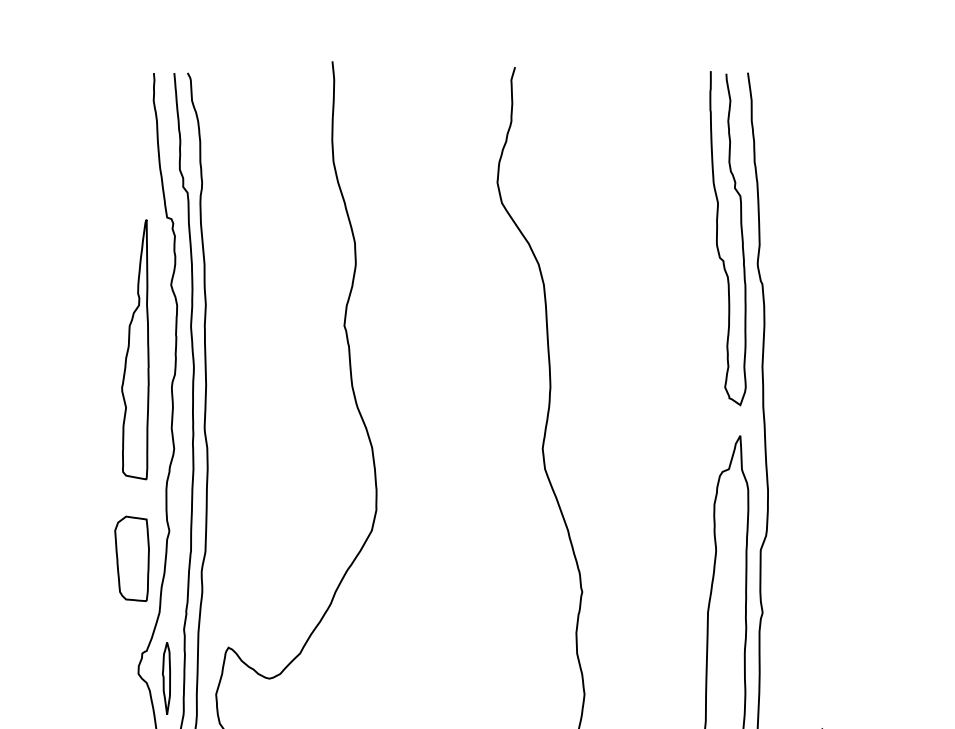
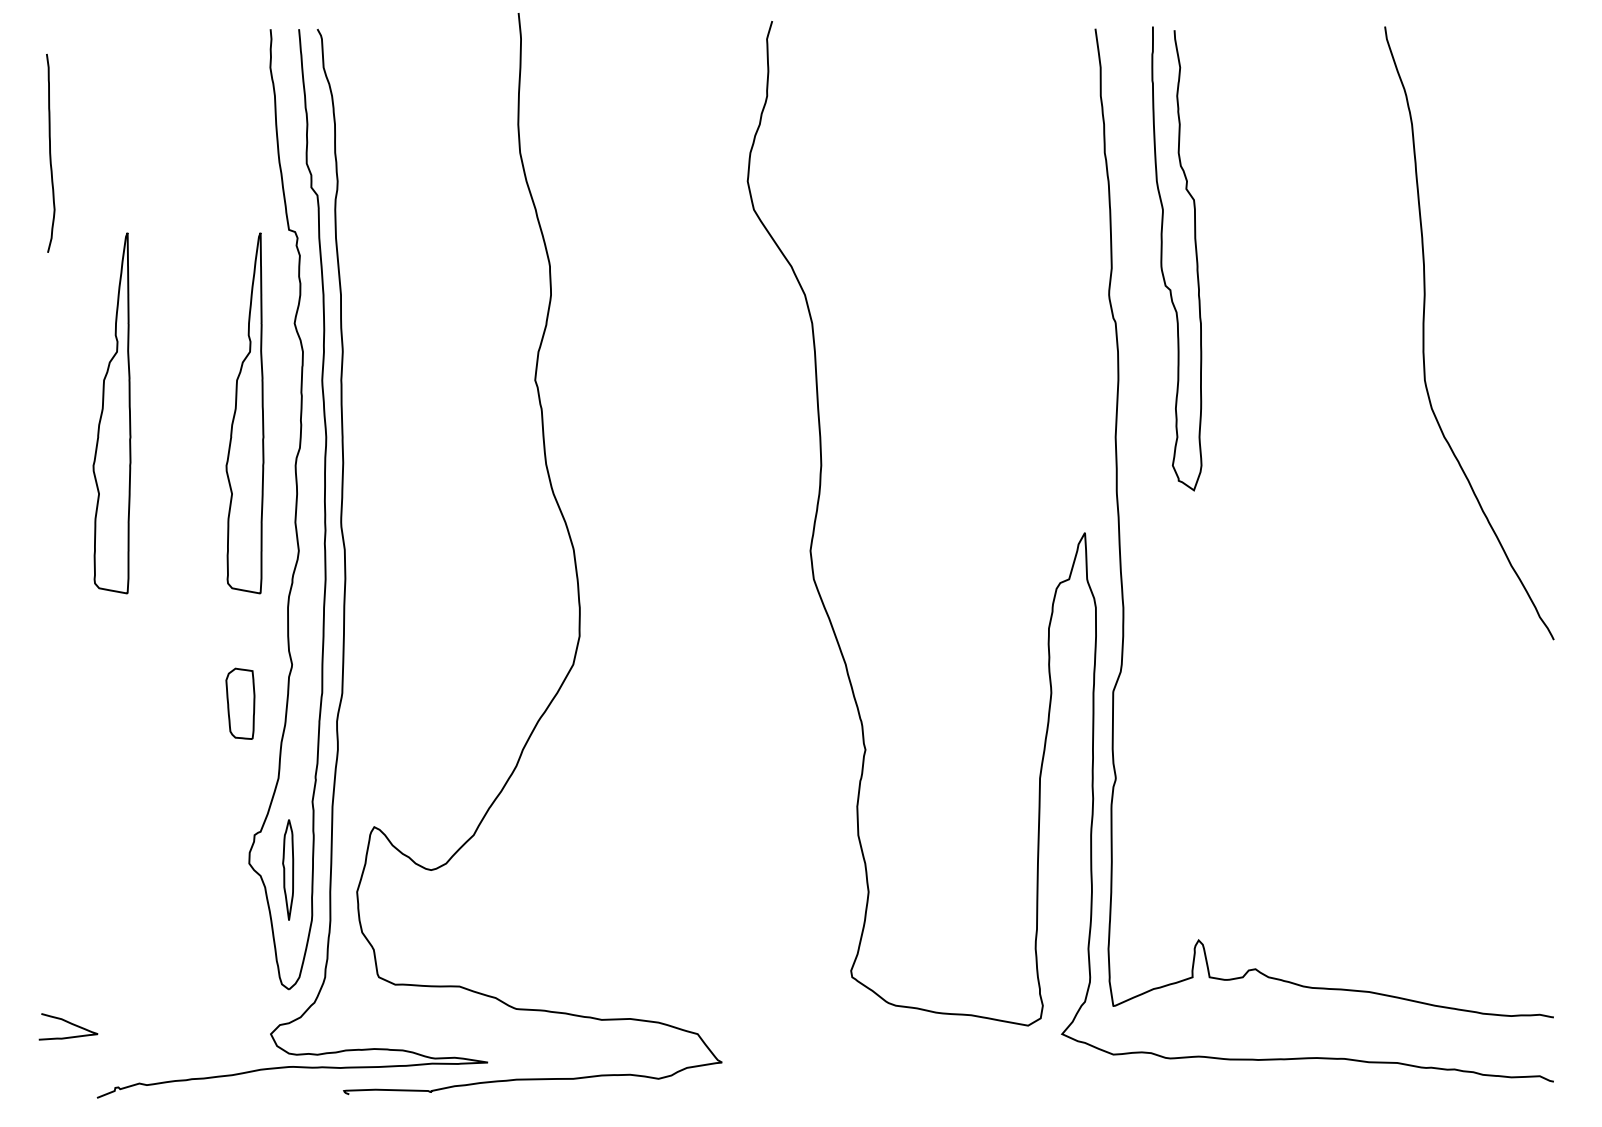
curve: (717, 238) -> (1162, 258), moved
part: (39, 349) -> (111, 413), added
part: (132, 558) -> (240, 703), size x0.6

